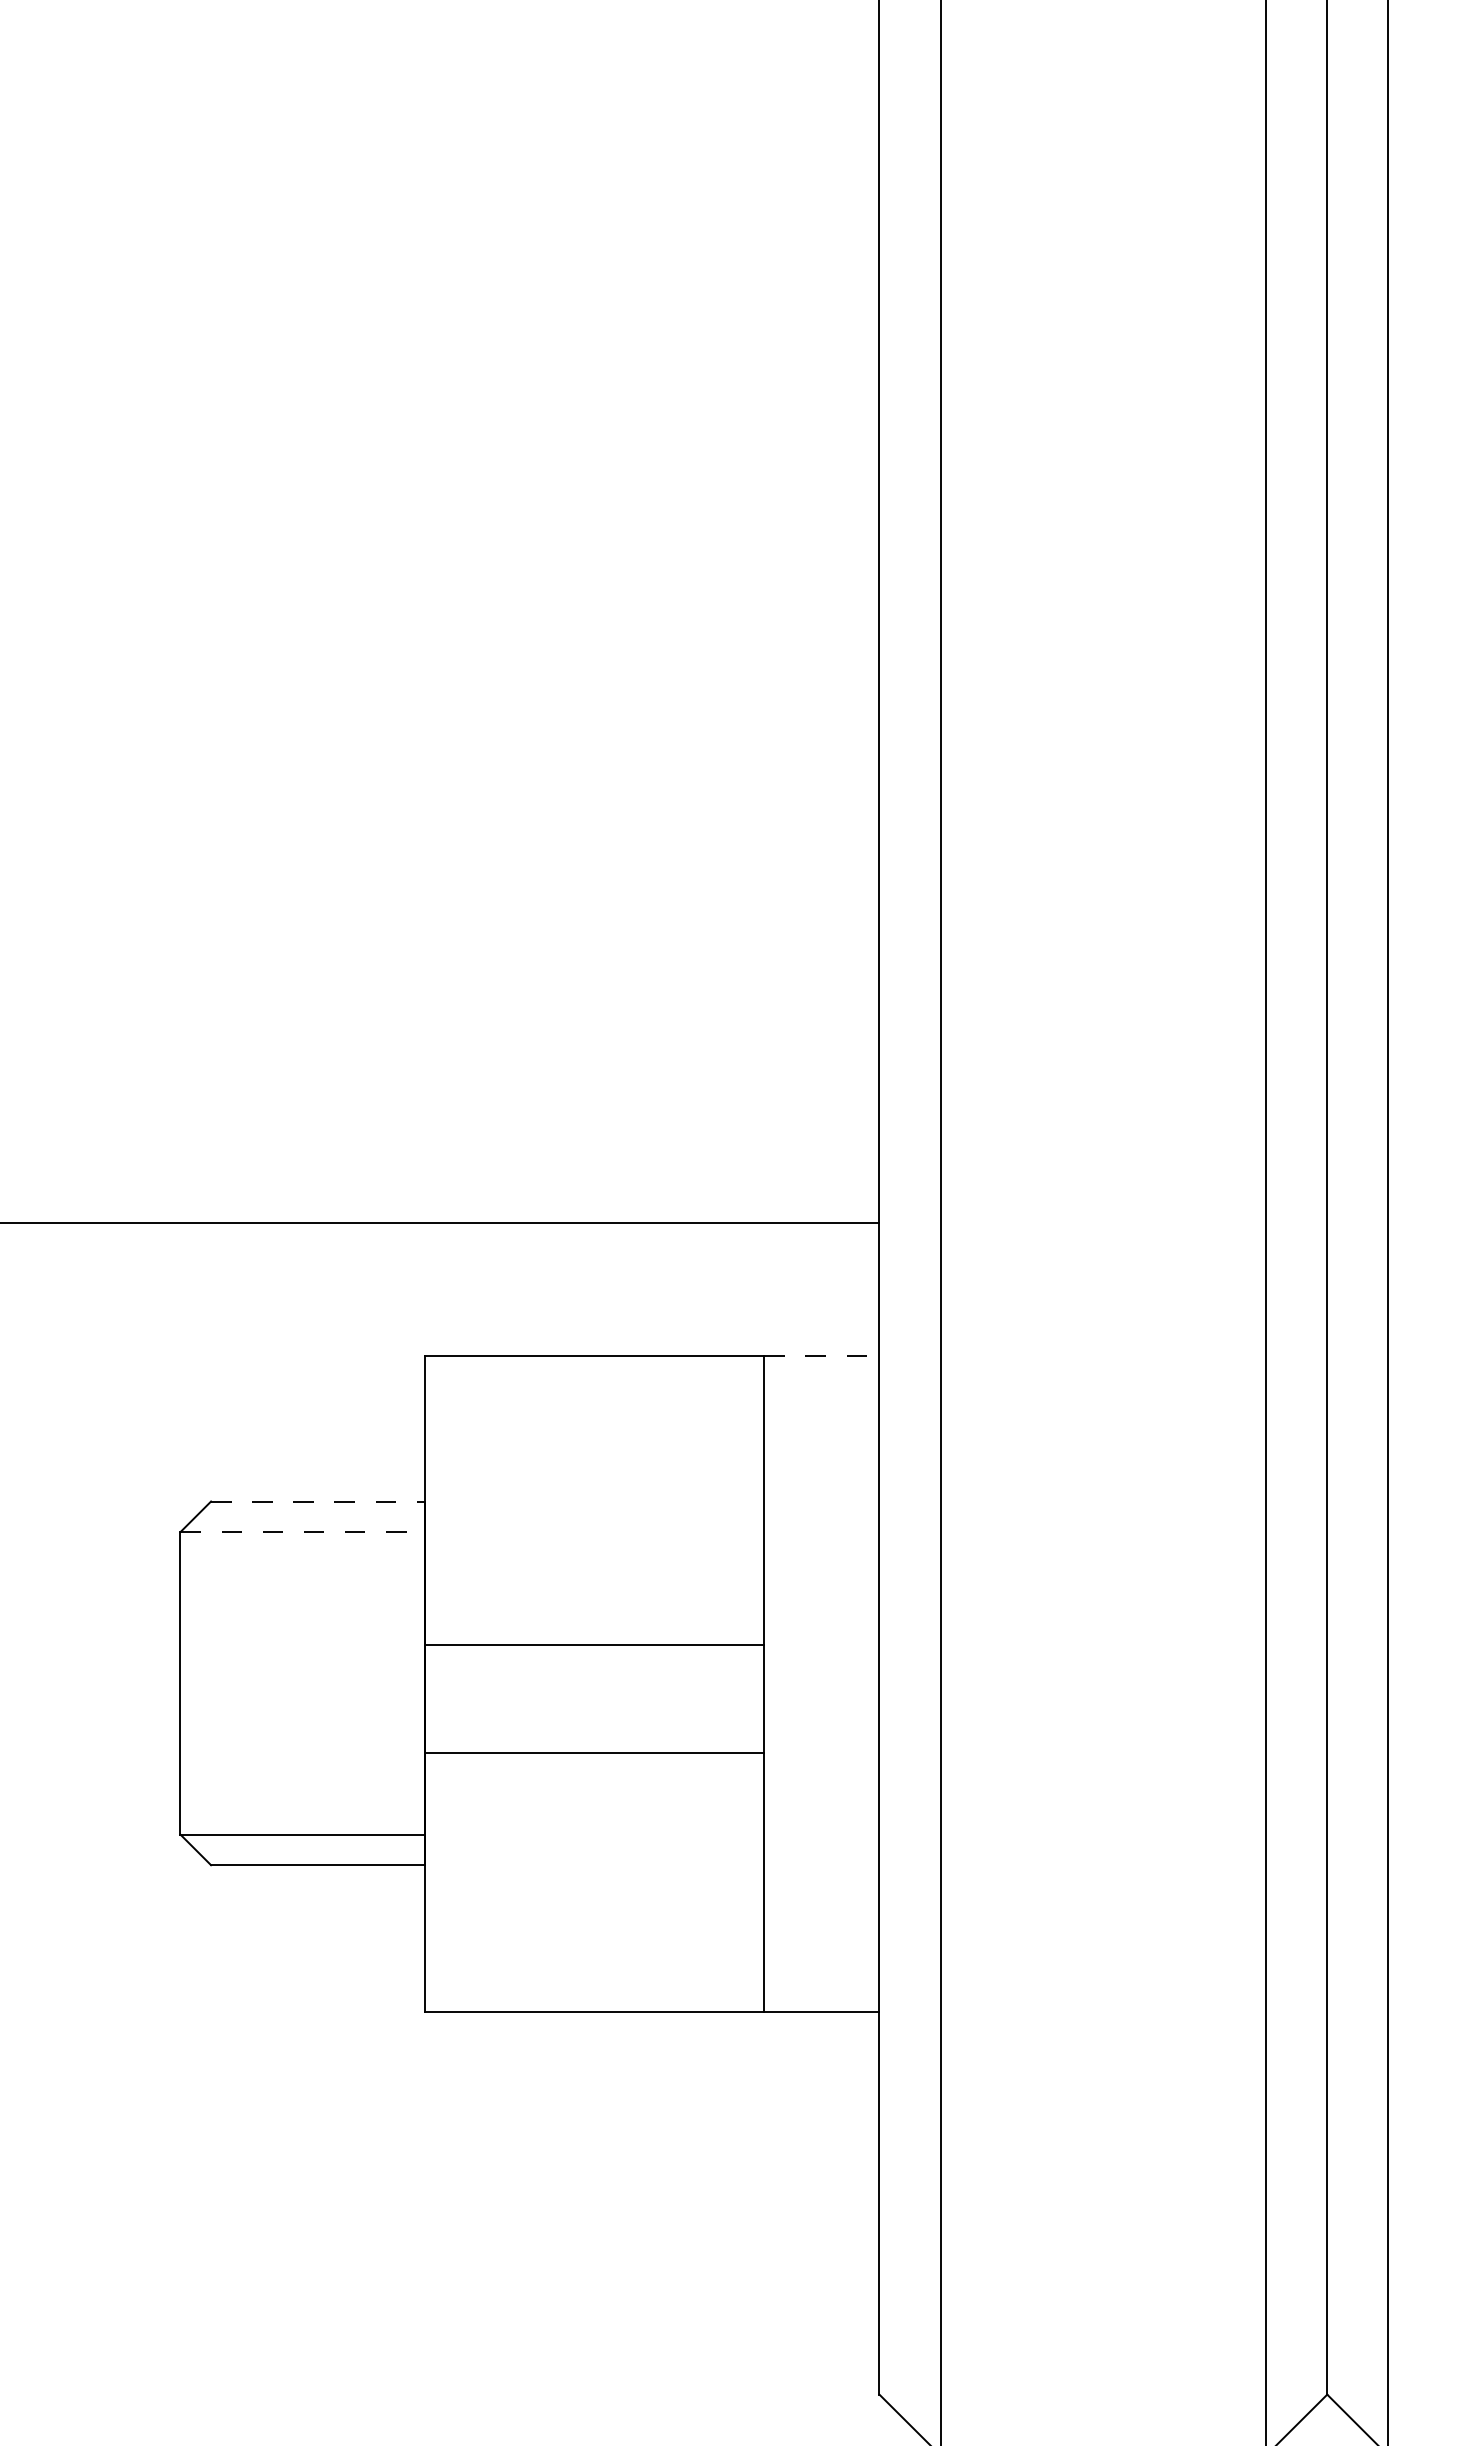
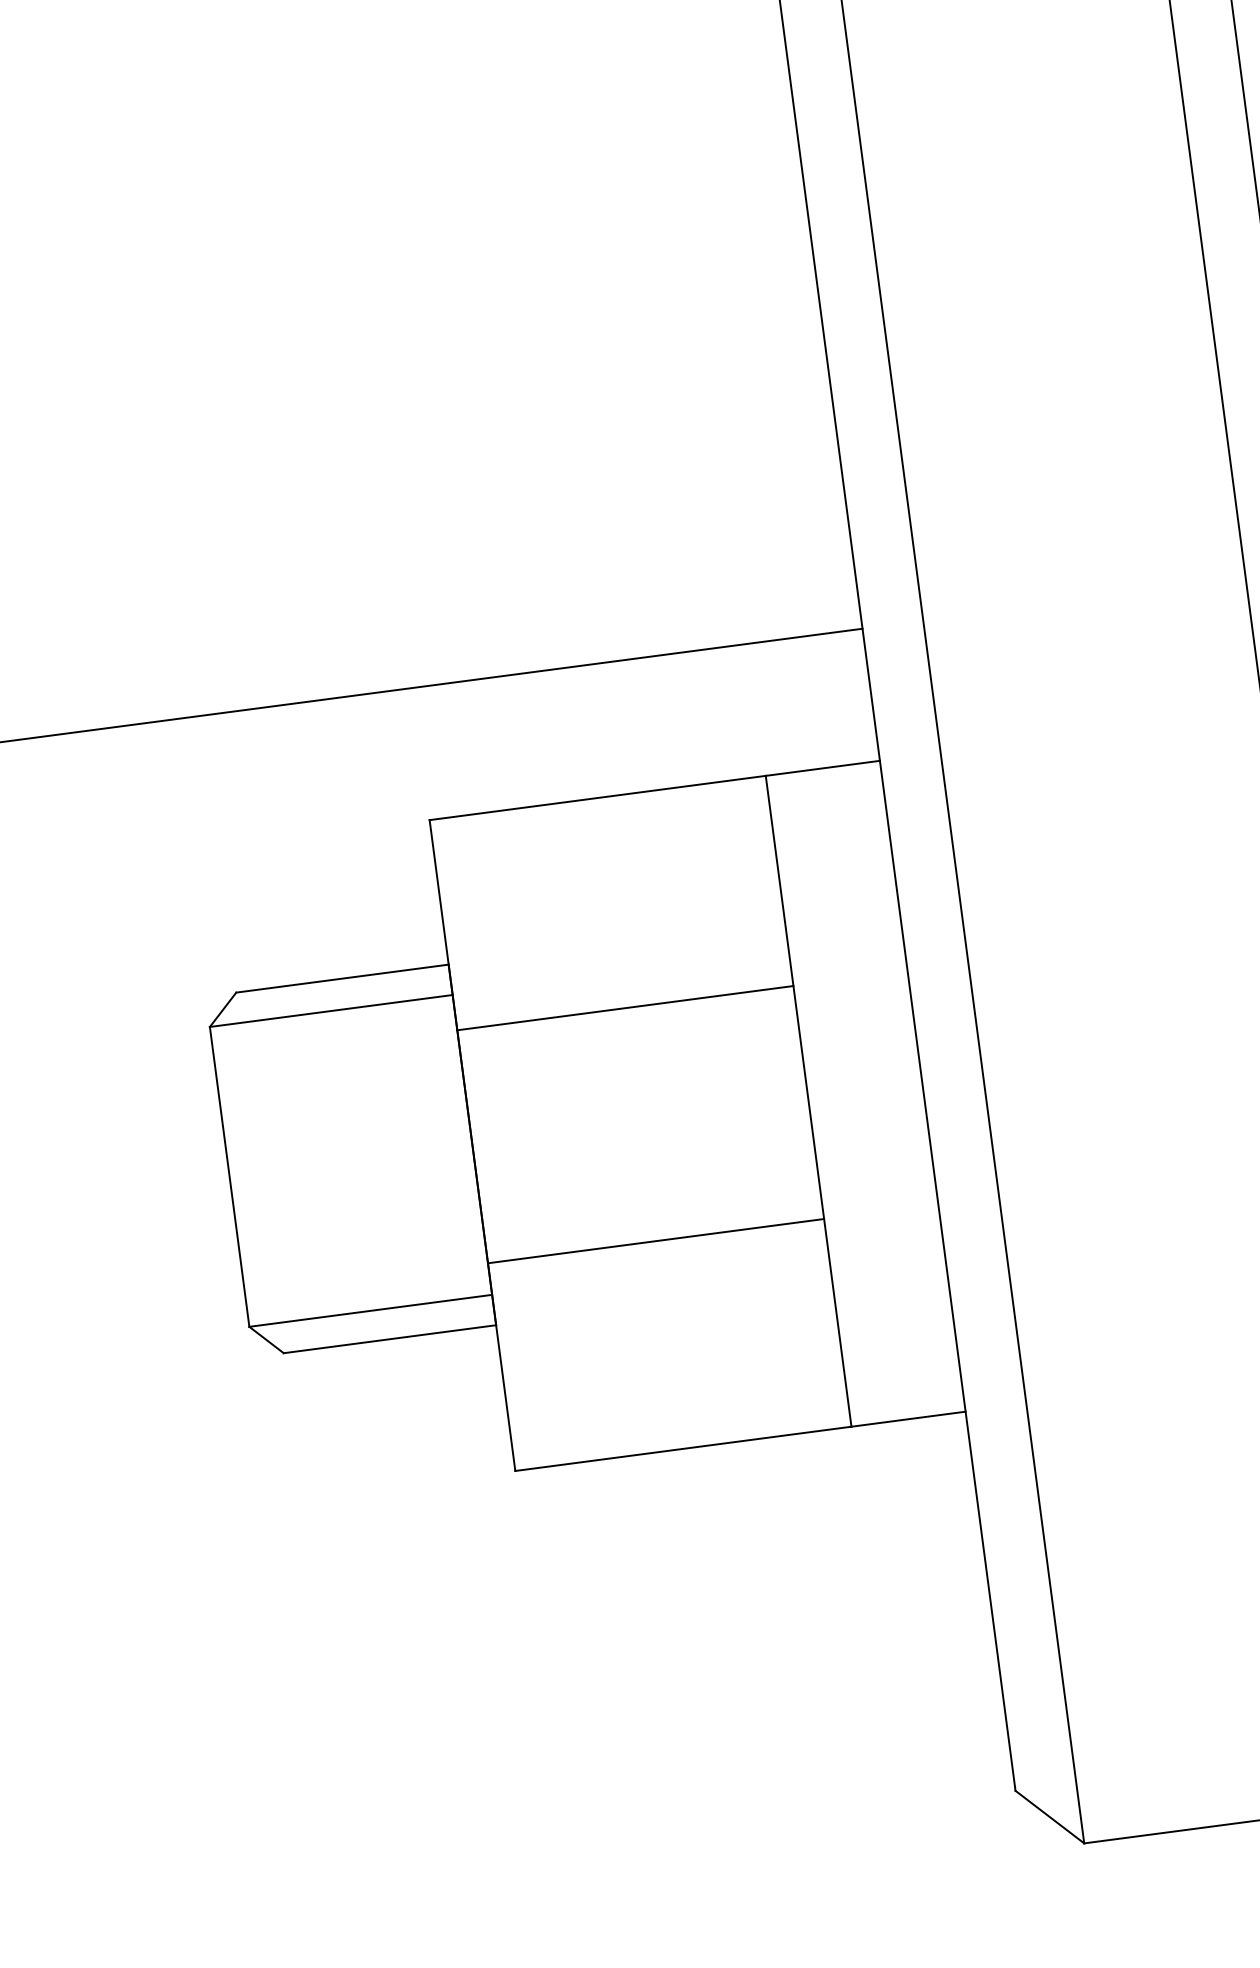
line: (821, 1355) -> (822, 768), dashed -> solid
line: (318, 1501) -> (342, 978), dashed -> solid
line: (303, 1532) -> (331, 1011), dashed -> solid
line: (594, 1644) -> (625, 1007), moved
line: (594, 1752) -> (655, 1240), moved

